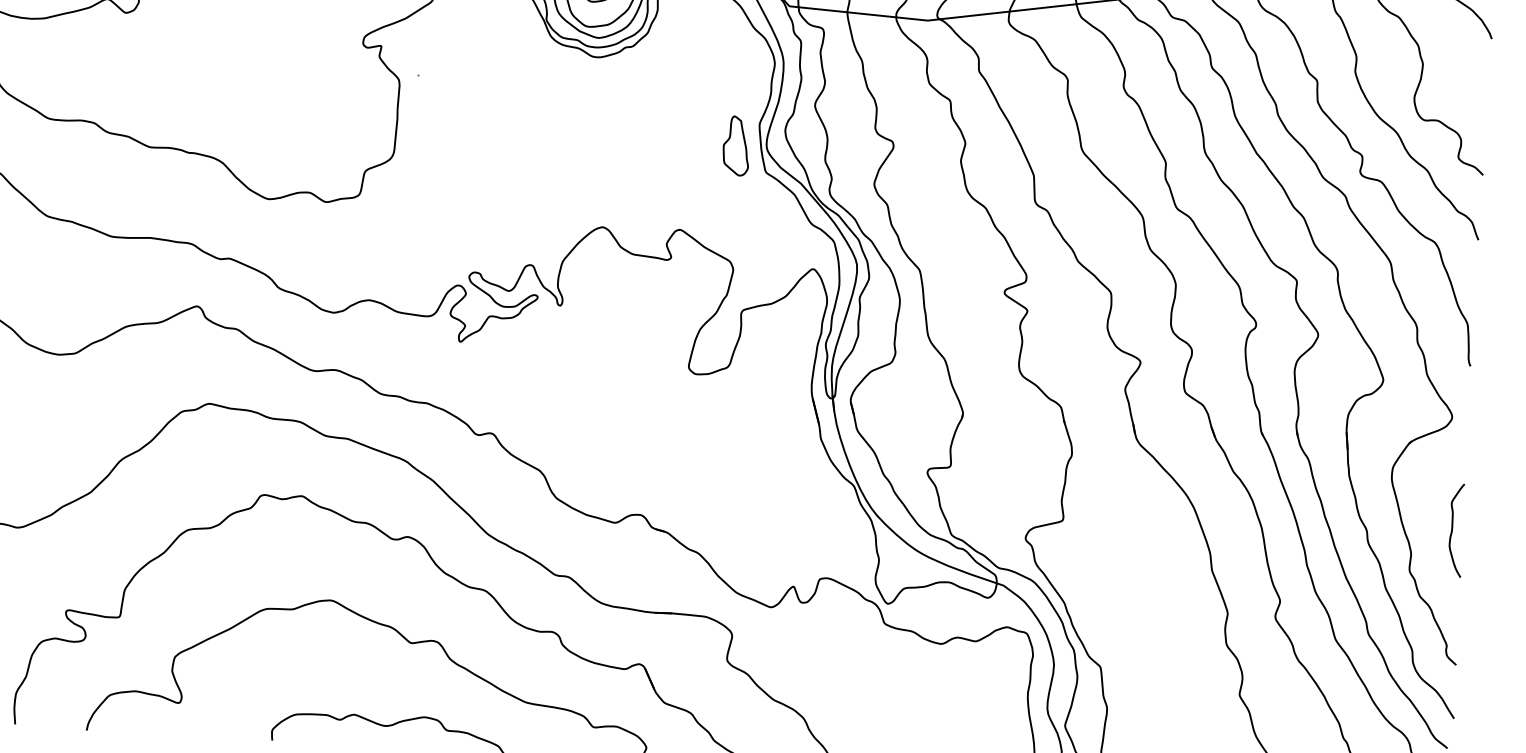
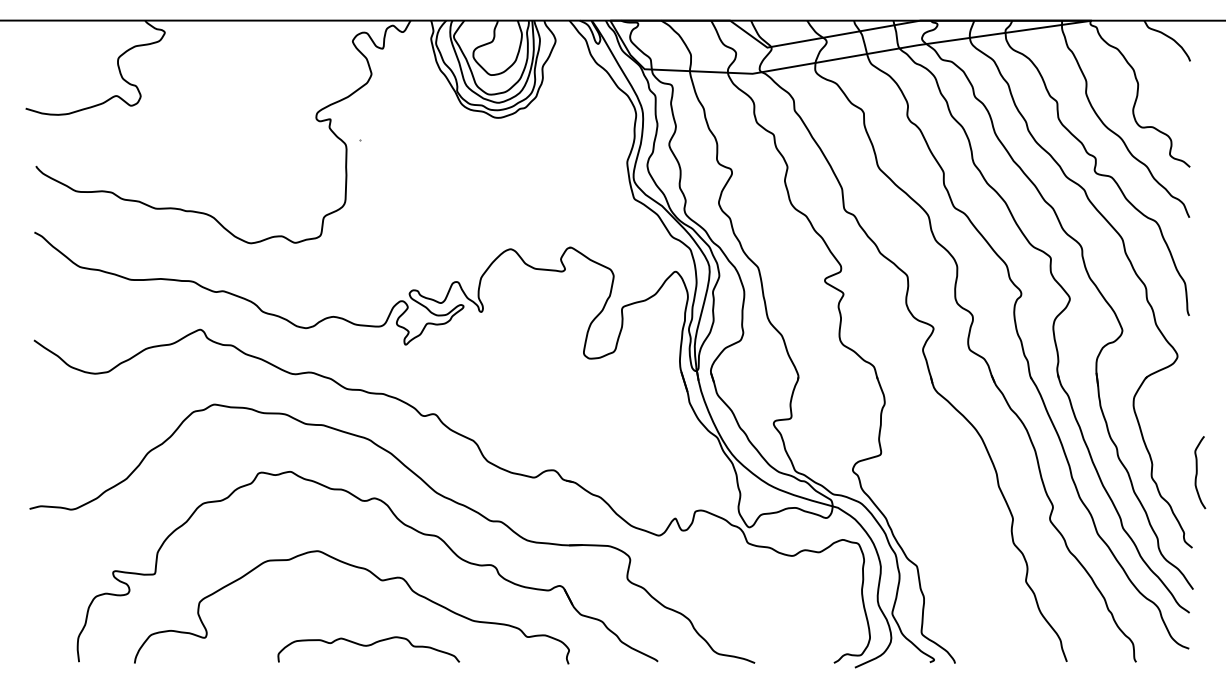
part: (736, 145) -> (610, 179), removed
curve: (1452, 530) -> (1197, 472), moved

